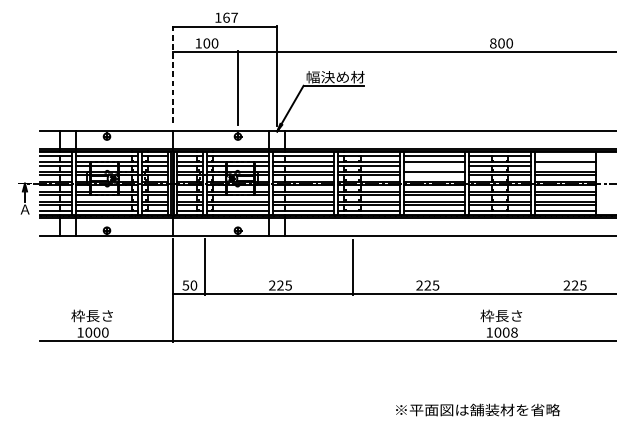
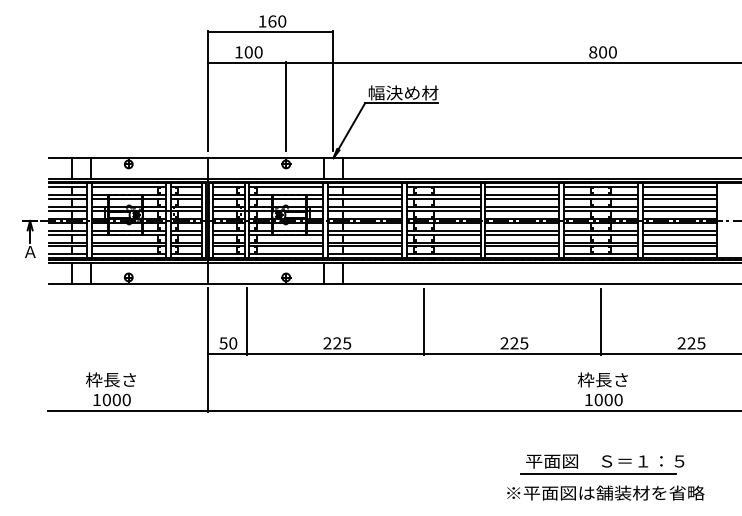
text: (234, 17) -> (282, 21), 167 -> 160
line: (172, 76) -> (207, 91), dashed -> solid
line: (565, 155) -> (679, 187), added
line: (434, 165) -> (522, 199), added
line: (565, 165) -> (679, 199), added
line: (434, 175) -> (522, 211), added
line: (500, 267) -> (601, 321), added
text: (514, 332) -> (618, 399), 1008 -> 1000
part: (501, 386) -> (602, 464), added
text: (477, 409) -> (605, 492), moved

